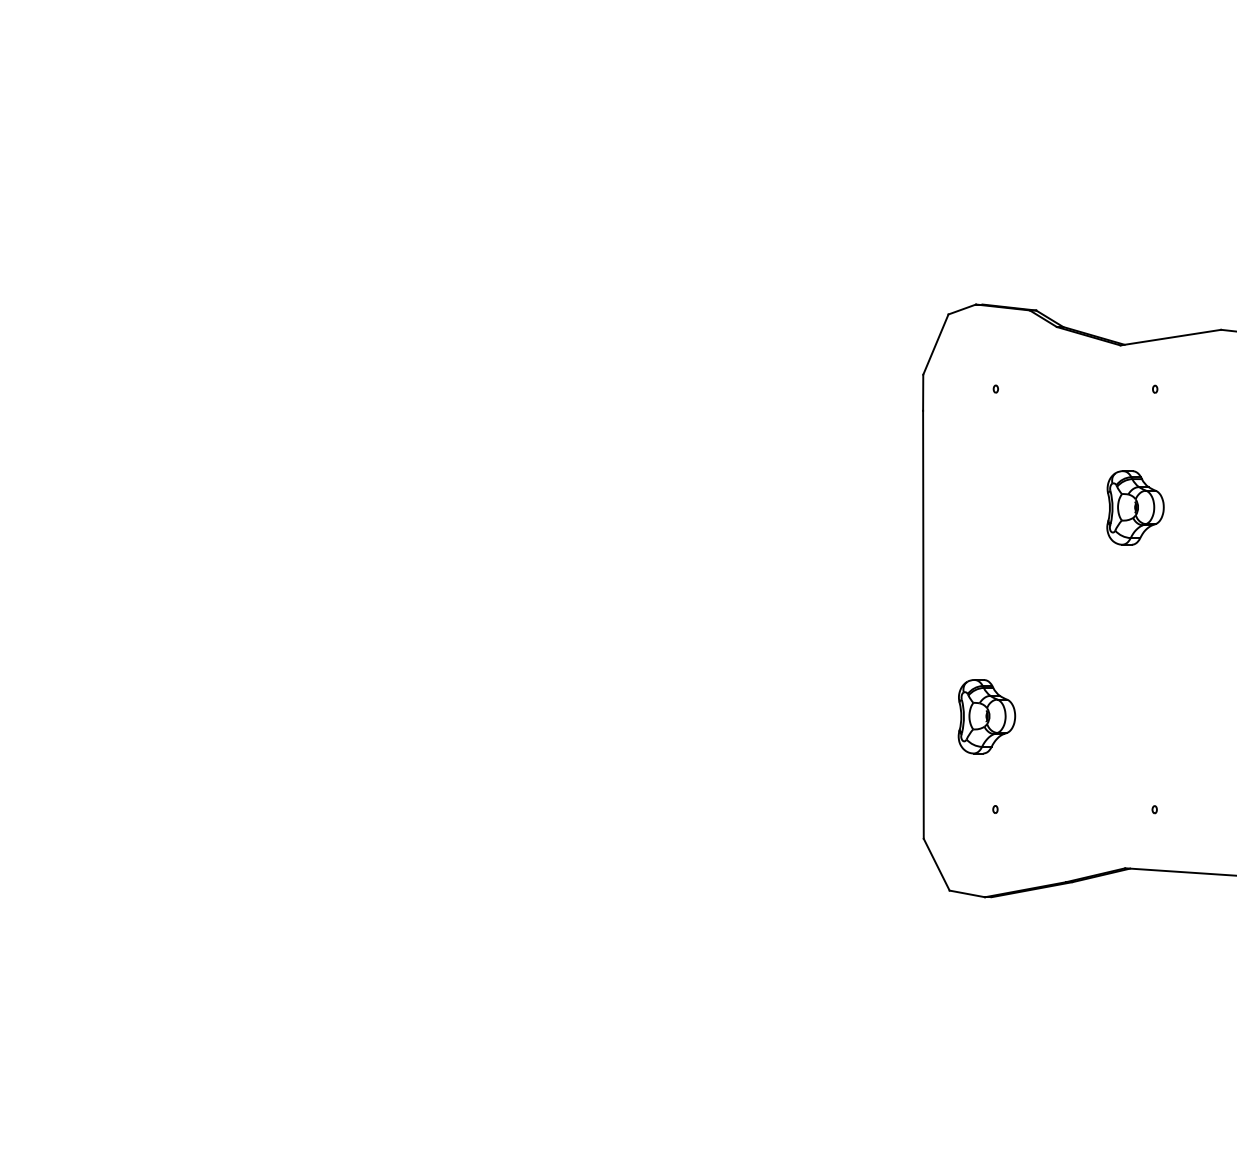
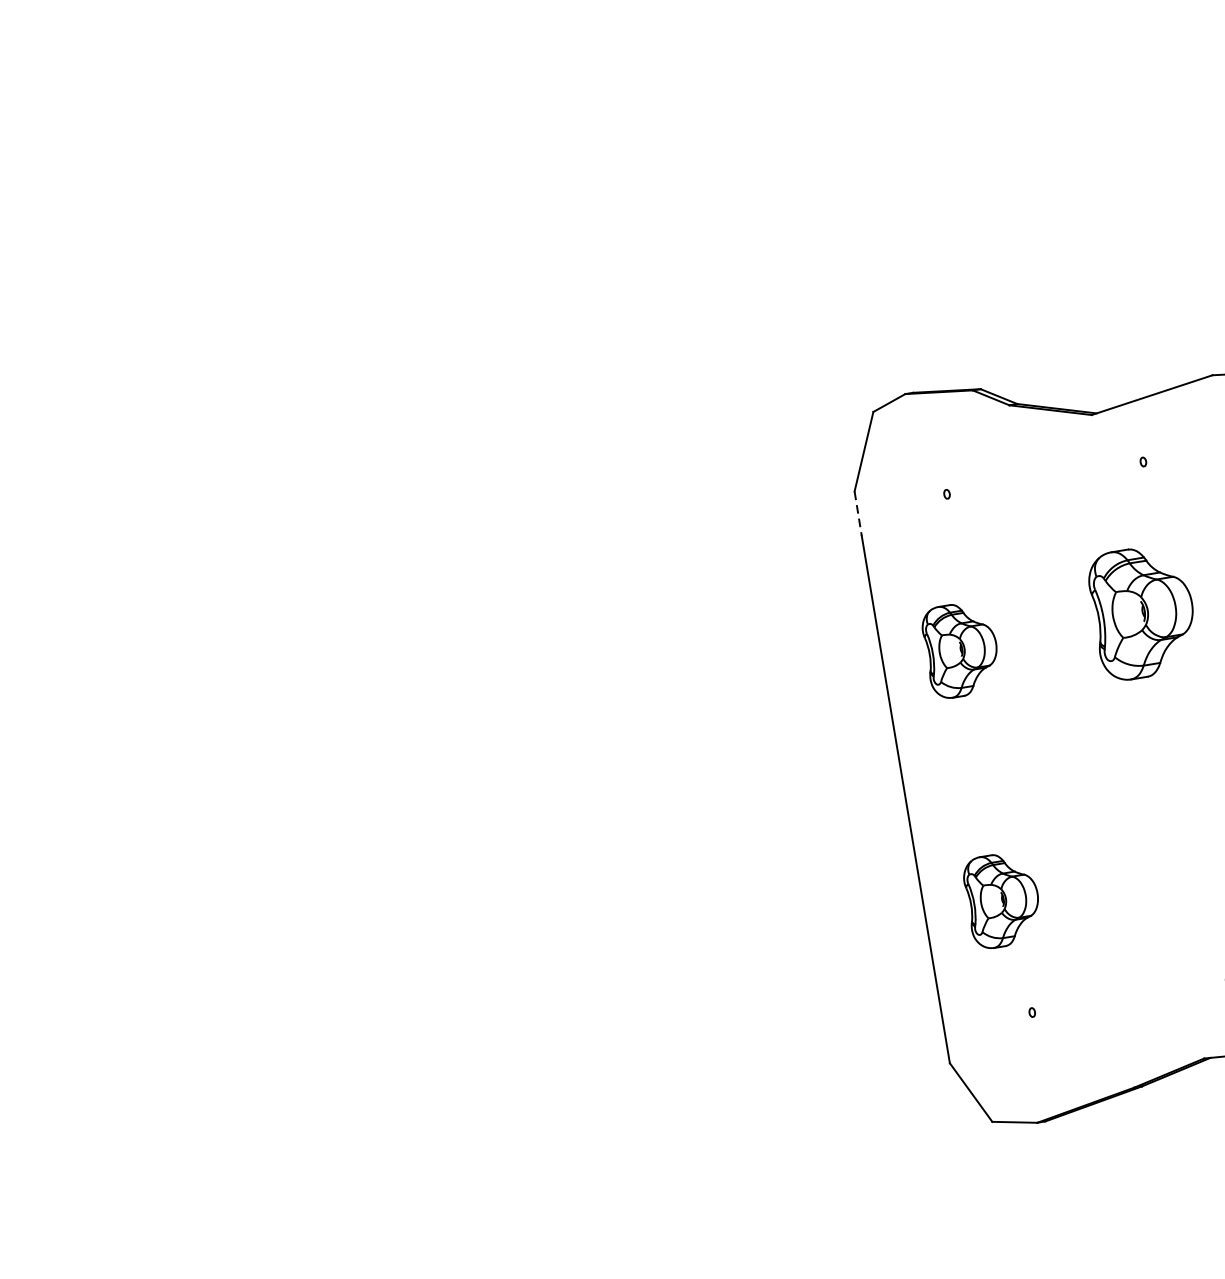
line: (923, 393) -> (858, 514), solid -> dashed
part: (1135, 507) -> (1143, 611), size x1.4
part: (986, 513) -> (960, 649), added

